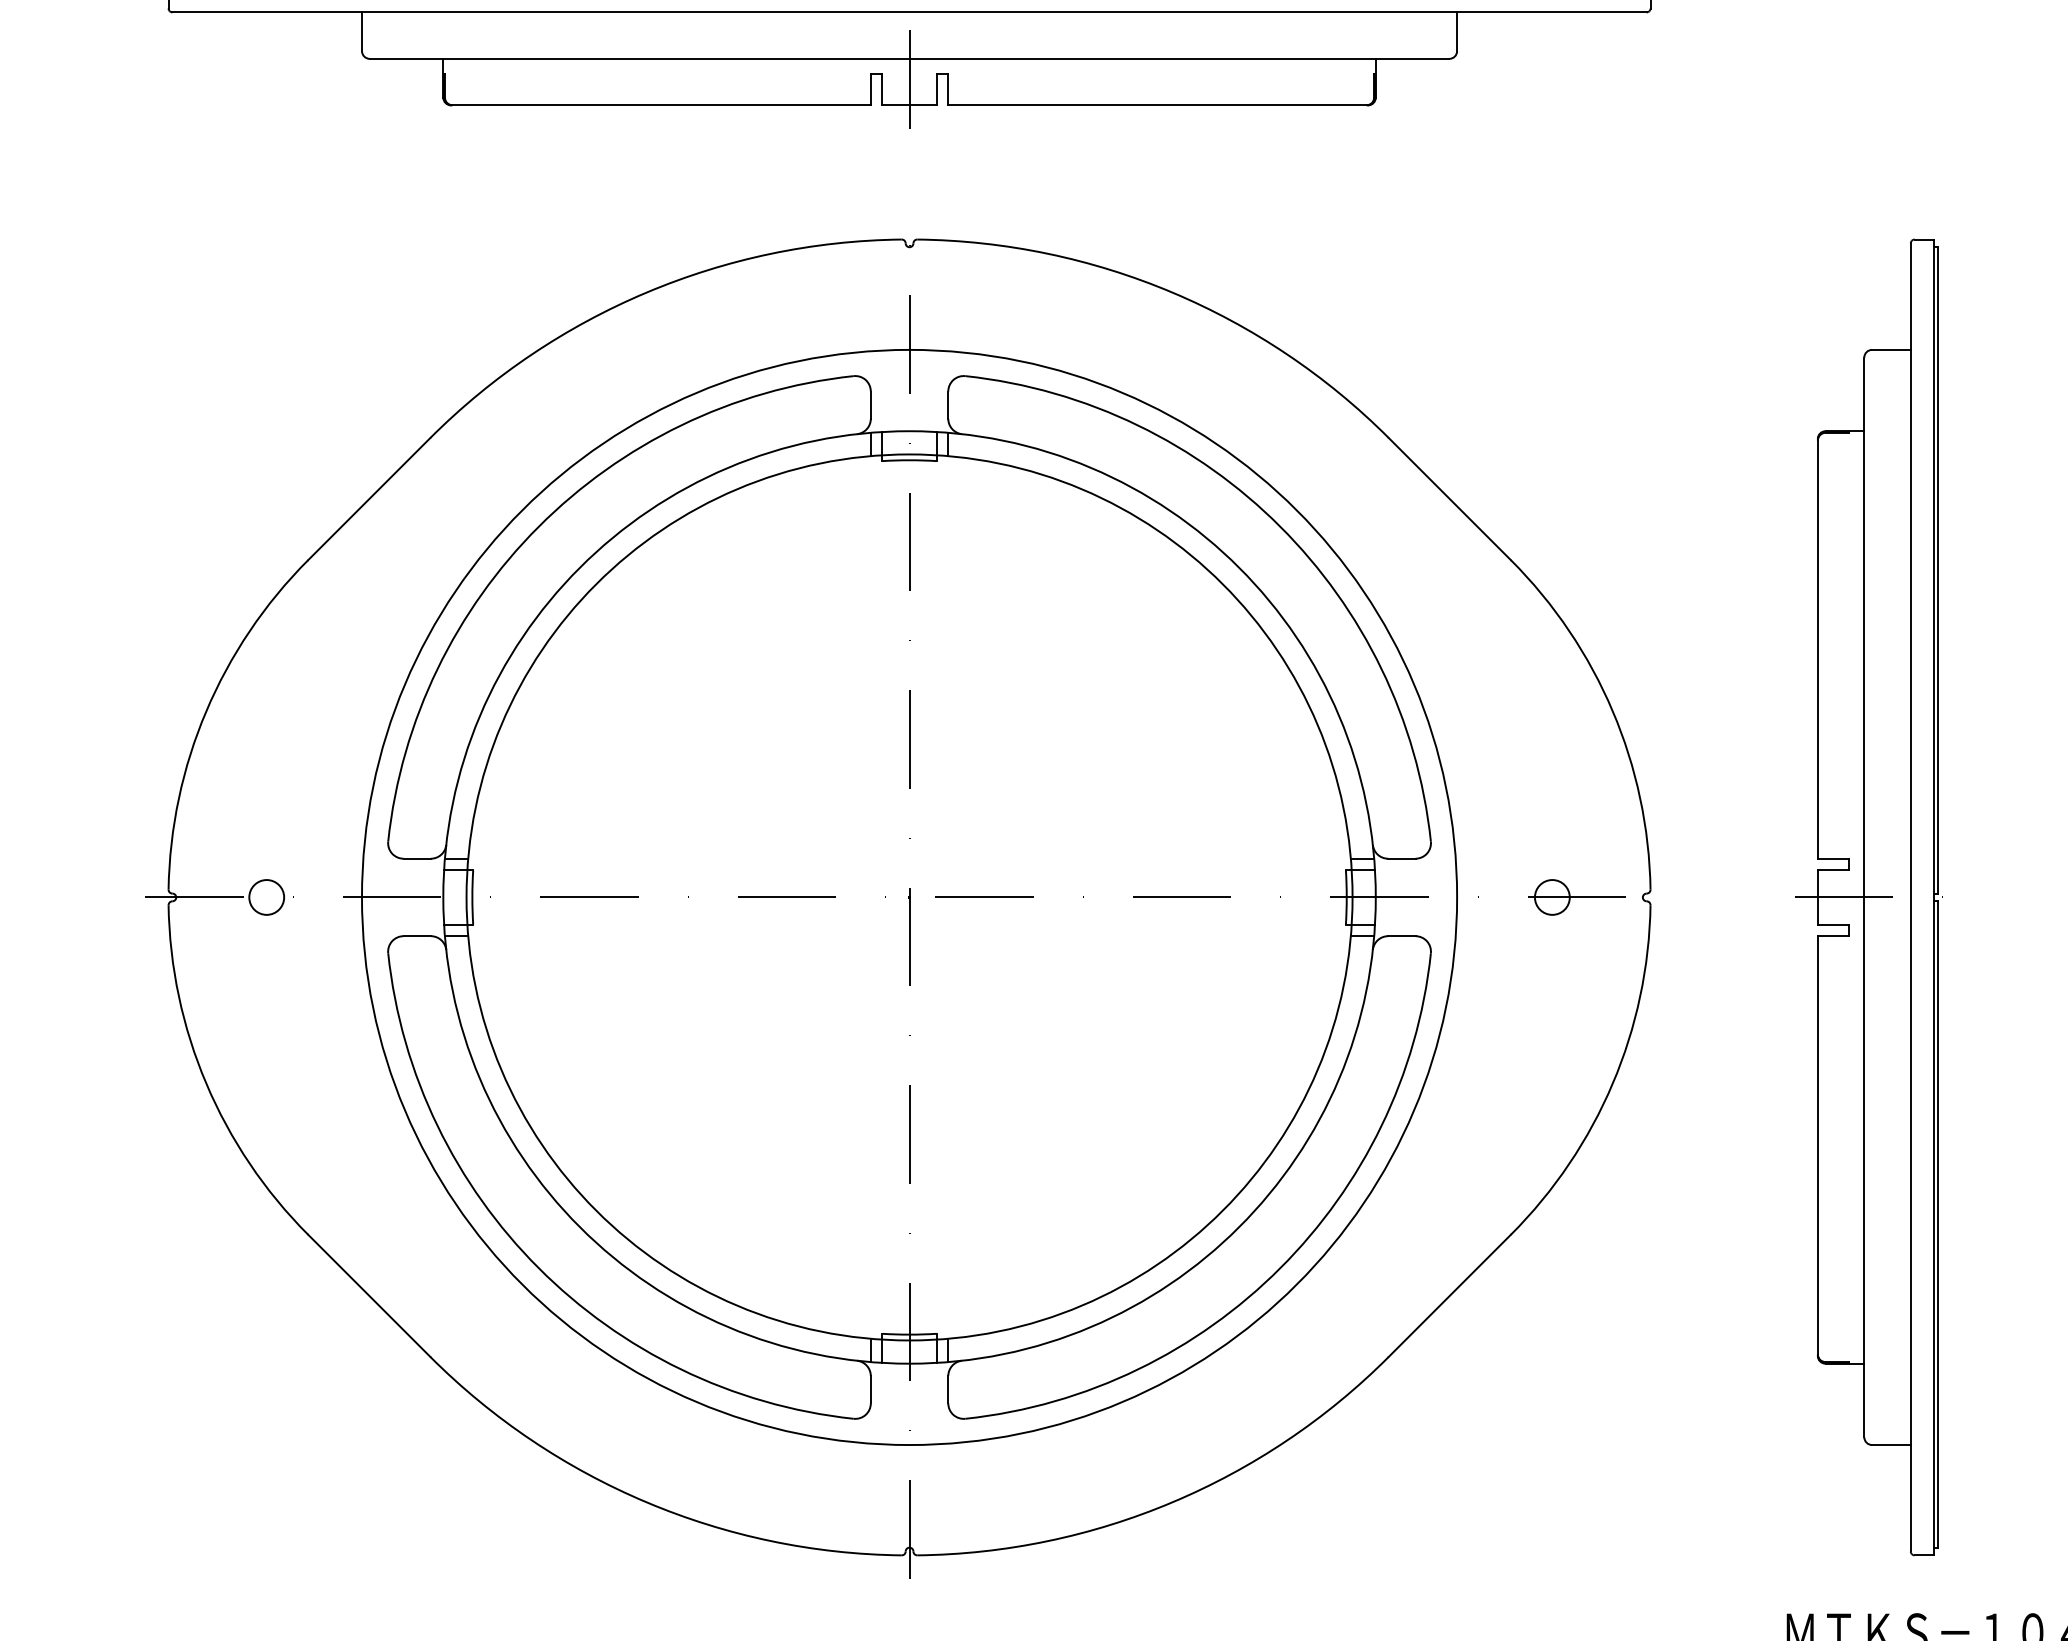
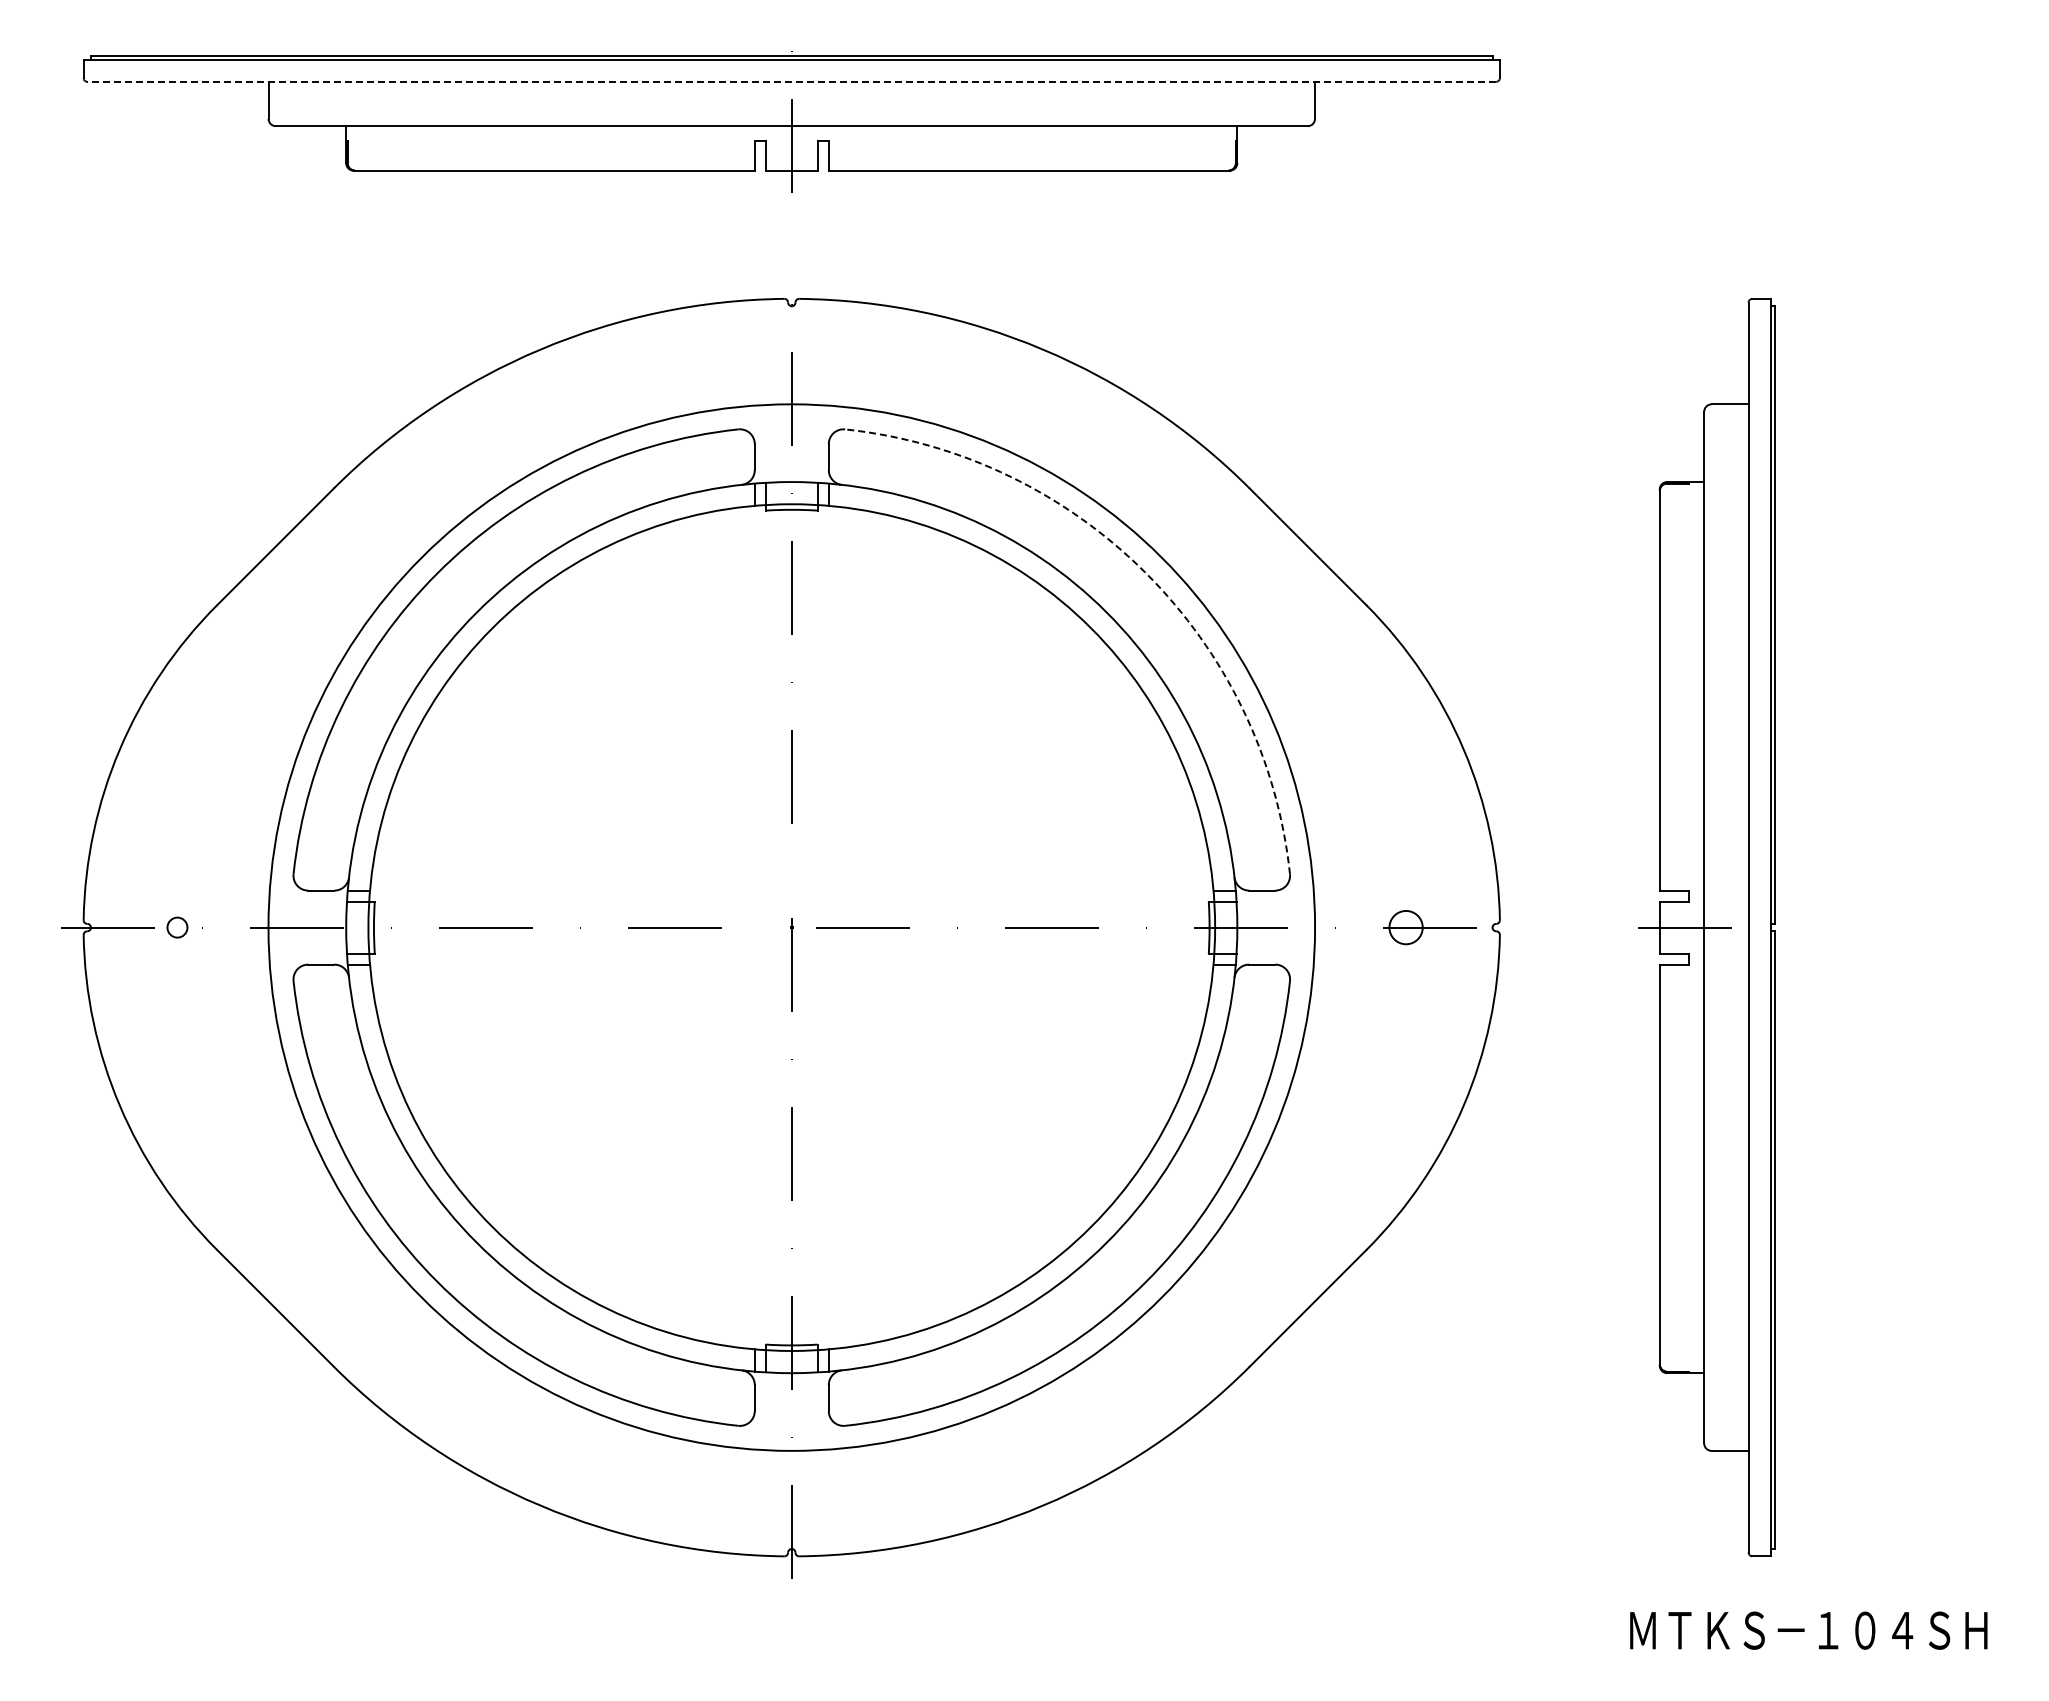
line: (909, 12) -> (791, 81), solid -> dashed
arc: (1280, 526) -> (1146, 573), solid -> dashed
circle: (266, 897) -> (177, 927), size x0.6

